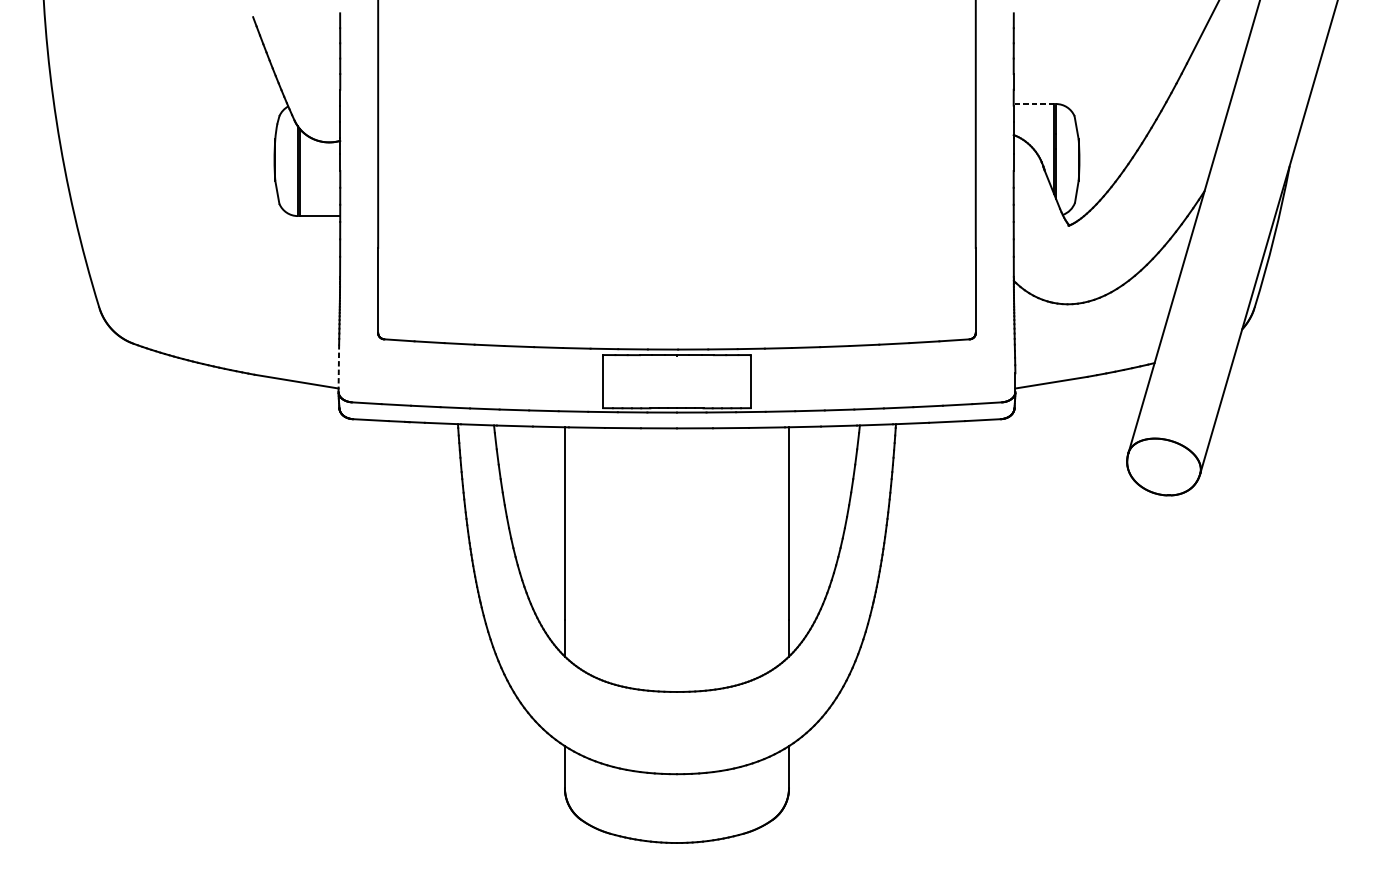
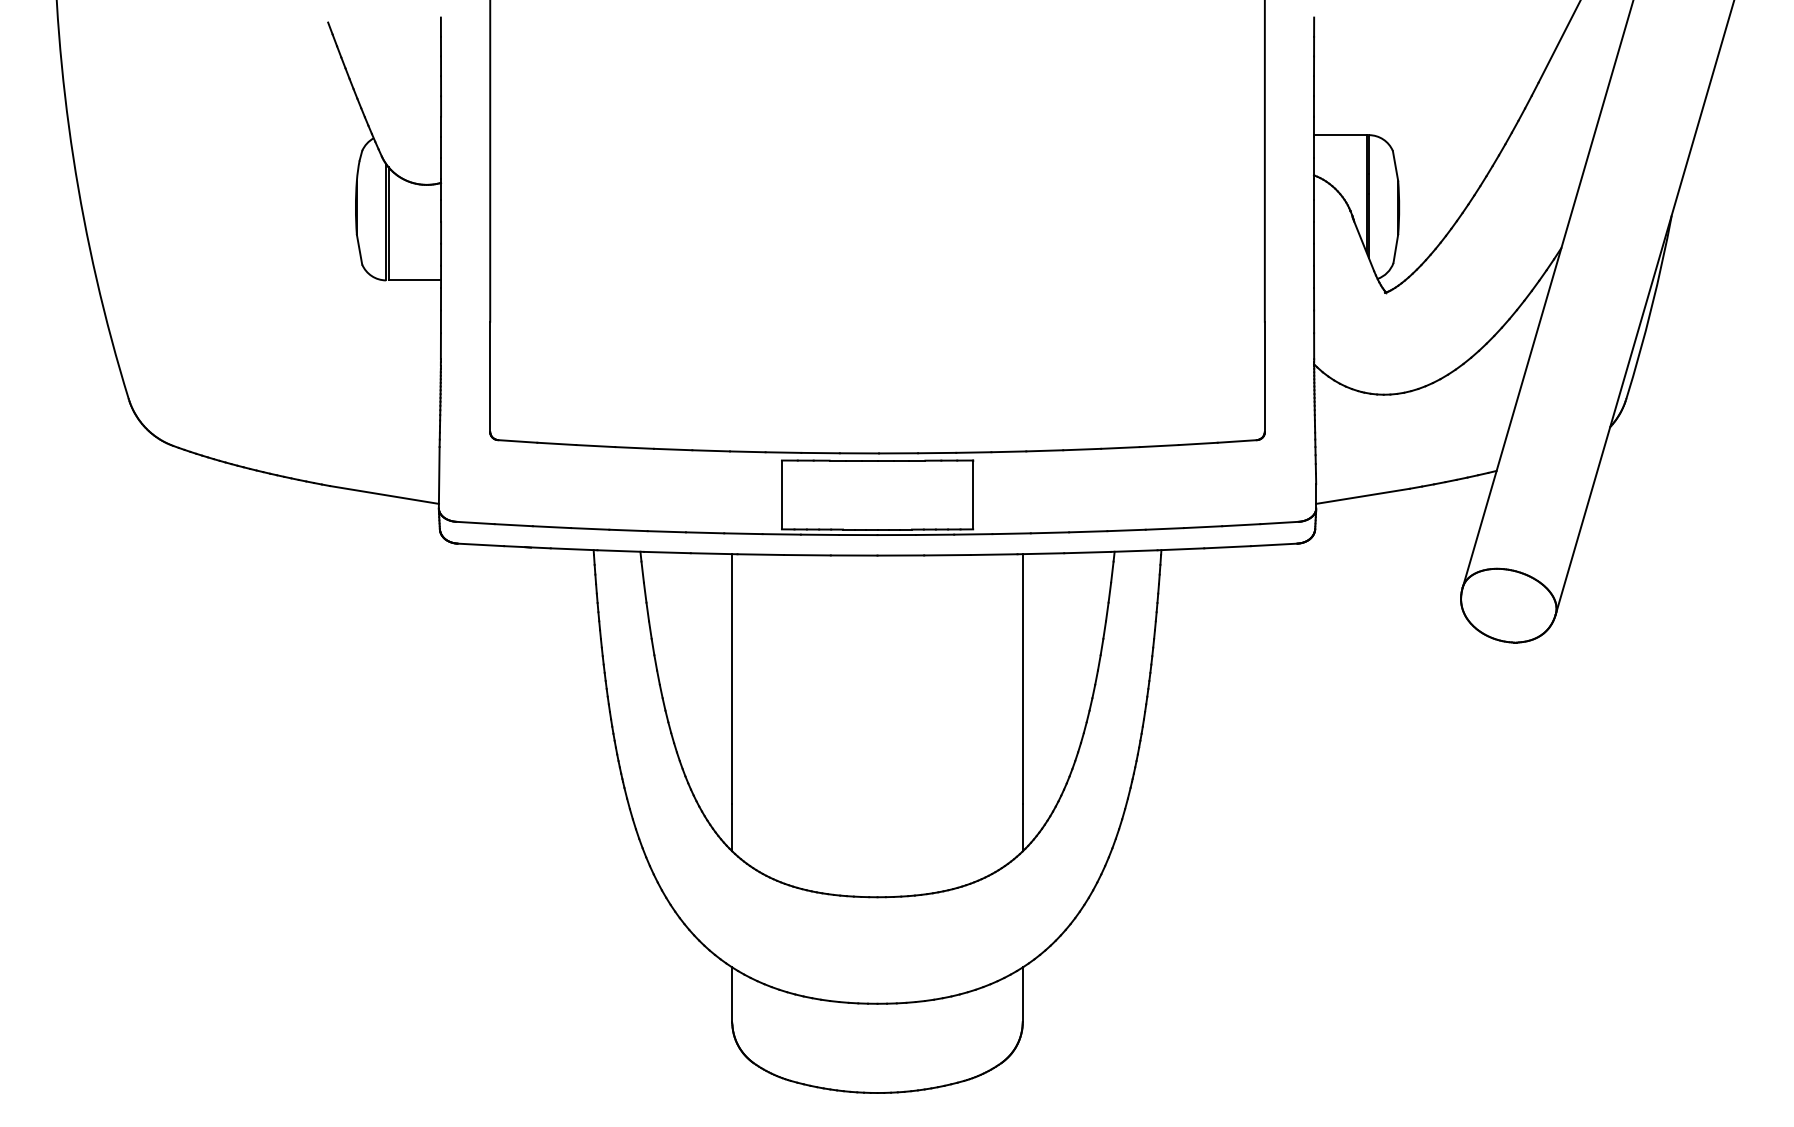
line: (1033, 104) -> (1339, 135), dashed -> solid
line: (339, 368) -> (439, 477), dashed -> solid

